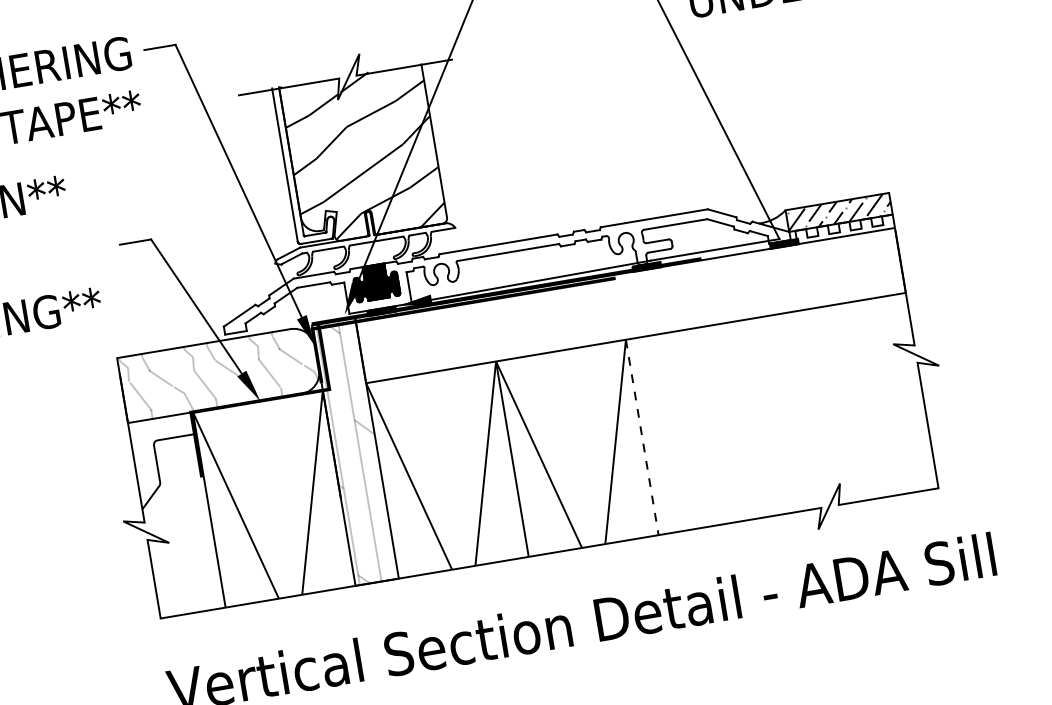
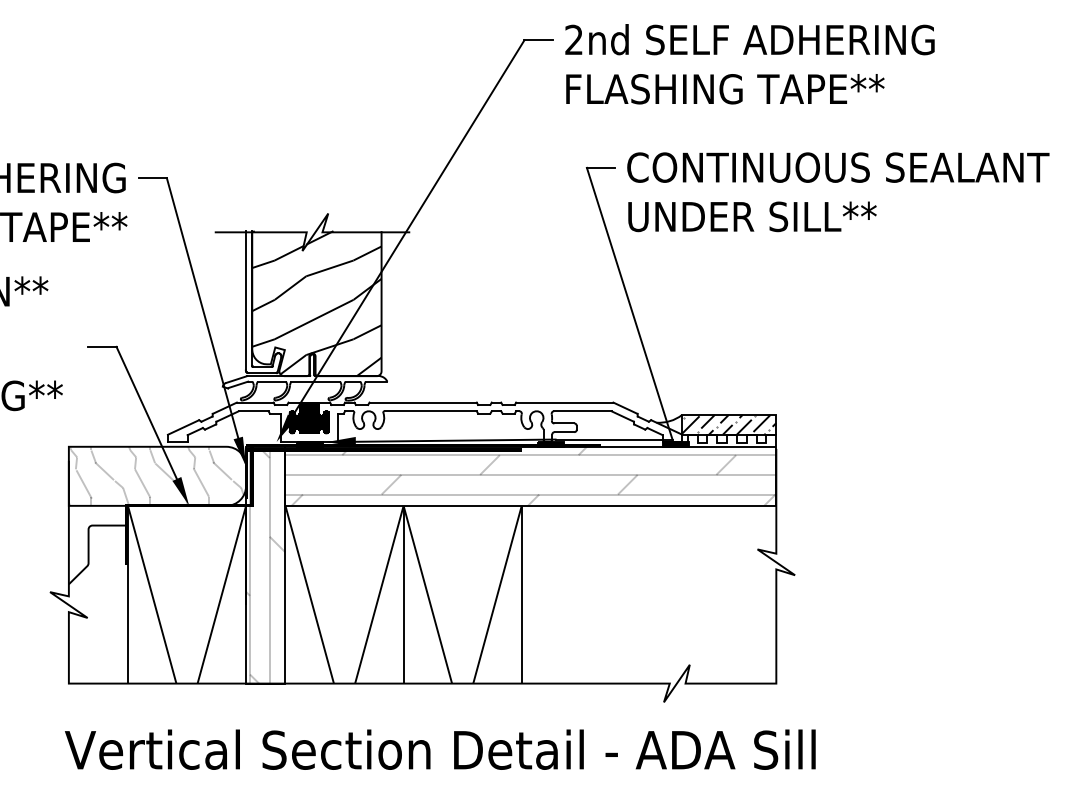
hatch: (629, 304) -> (530, 475), added
line: (641, 437) -> (521, 594), dashed -> solid

